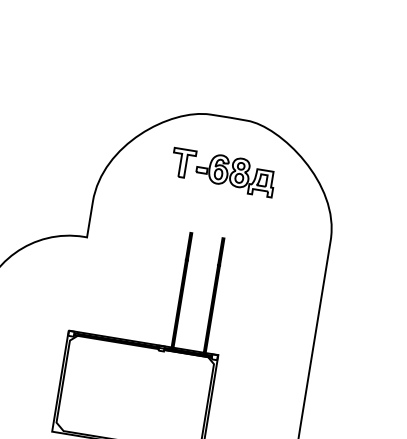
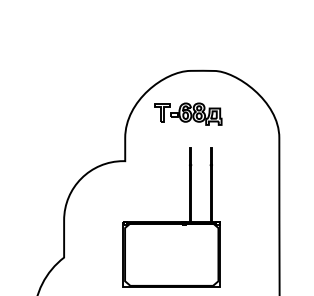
part: (223, 171) -> (188, 113), moved

